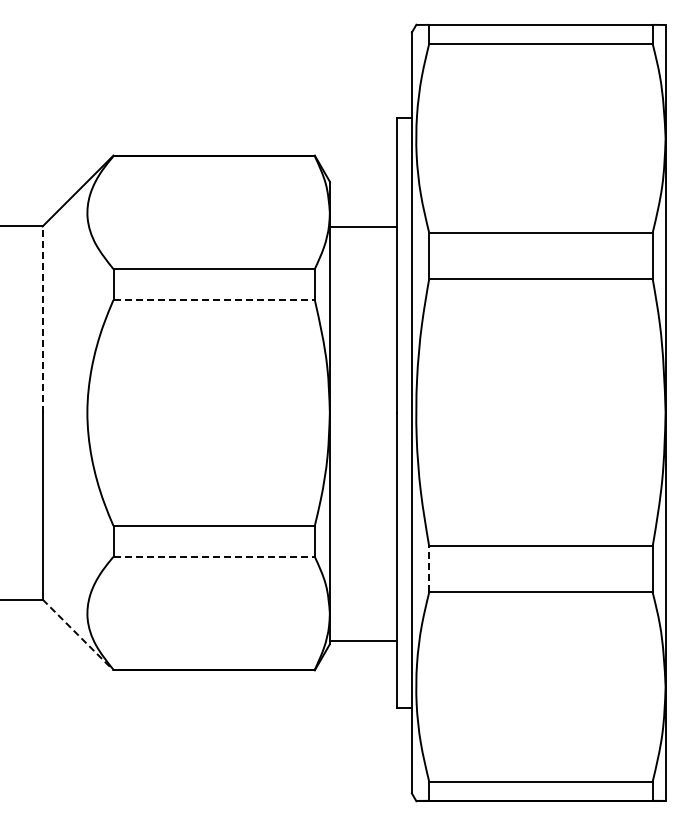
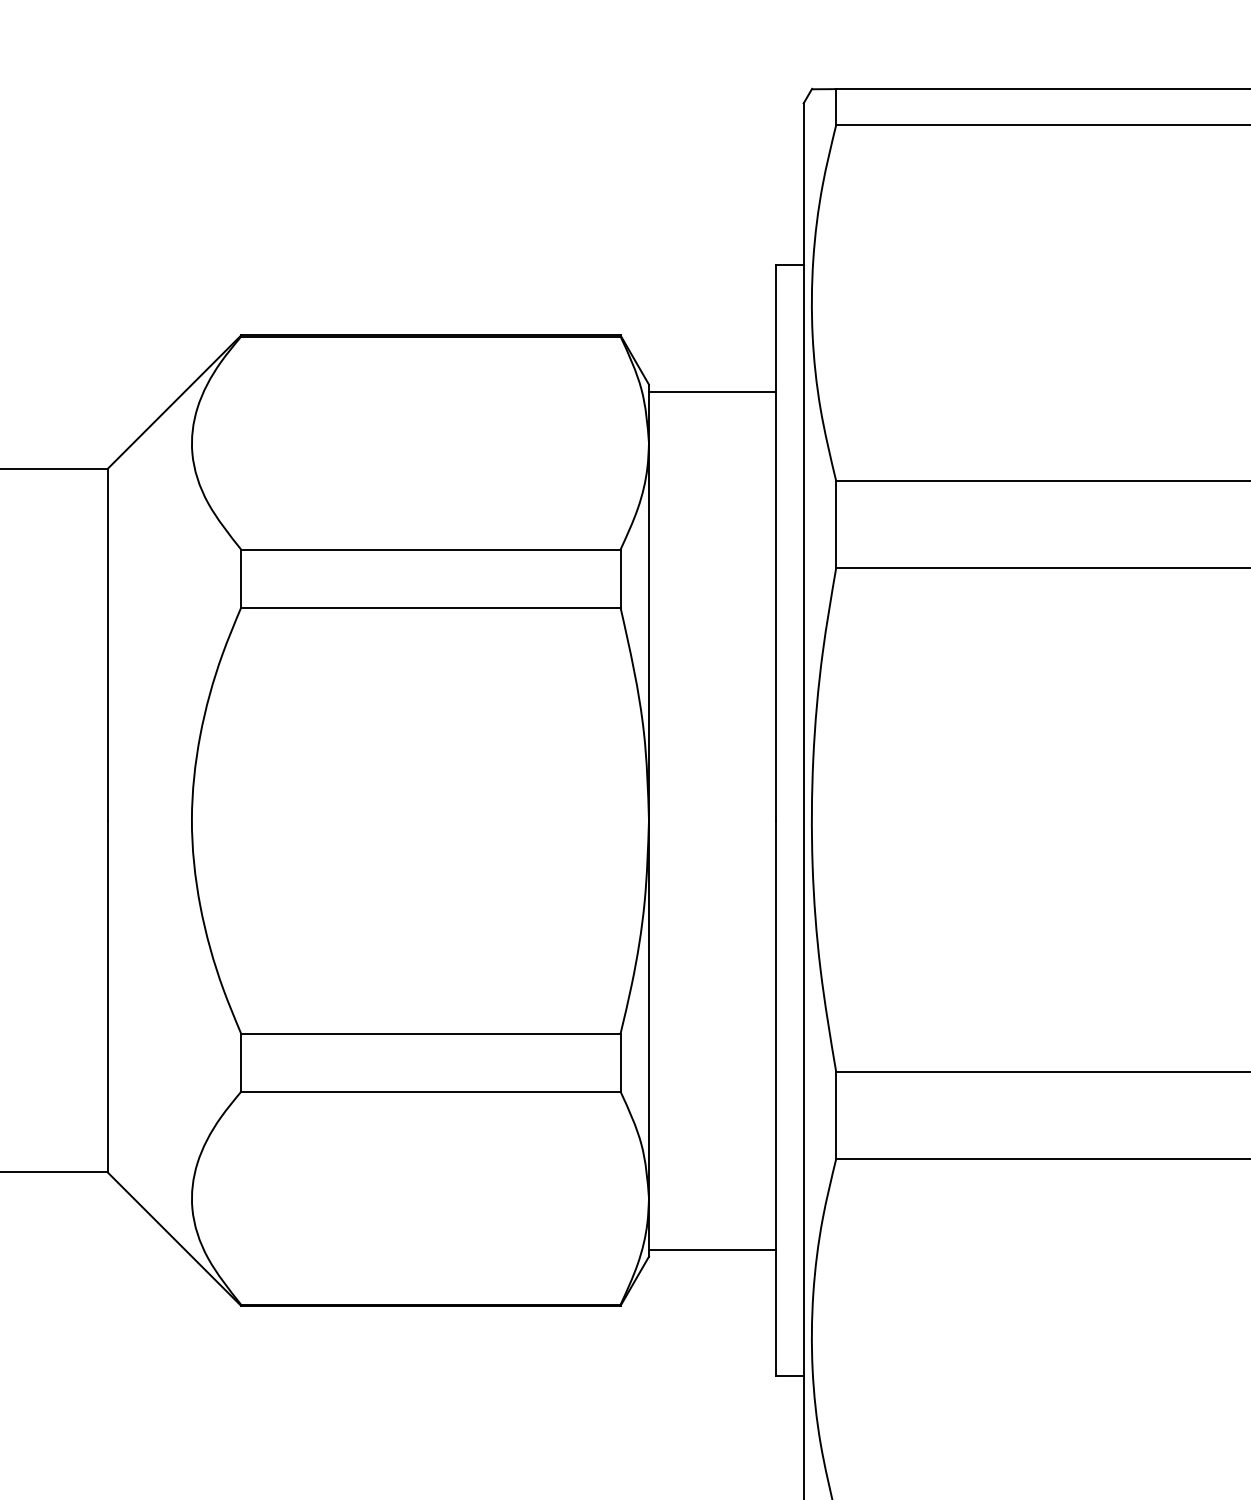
line: (363, 227) -> (712, 391), moved
line: (214, 300) -> (431, 608), dashed -> solid
line: (42, 319) -> (107, 644), dashed -> solid
line: (214, 556) -> (431, 1091), dashed -> solid
line: (429, 568) -> (836, 1113), dashed -> solid
line: (78, 635) -> (175, 1240), dashed -> solid

